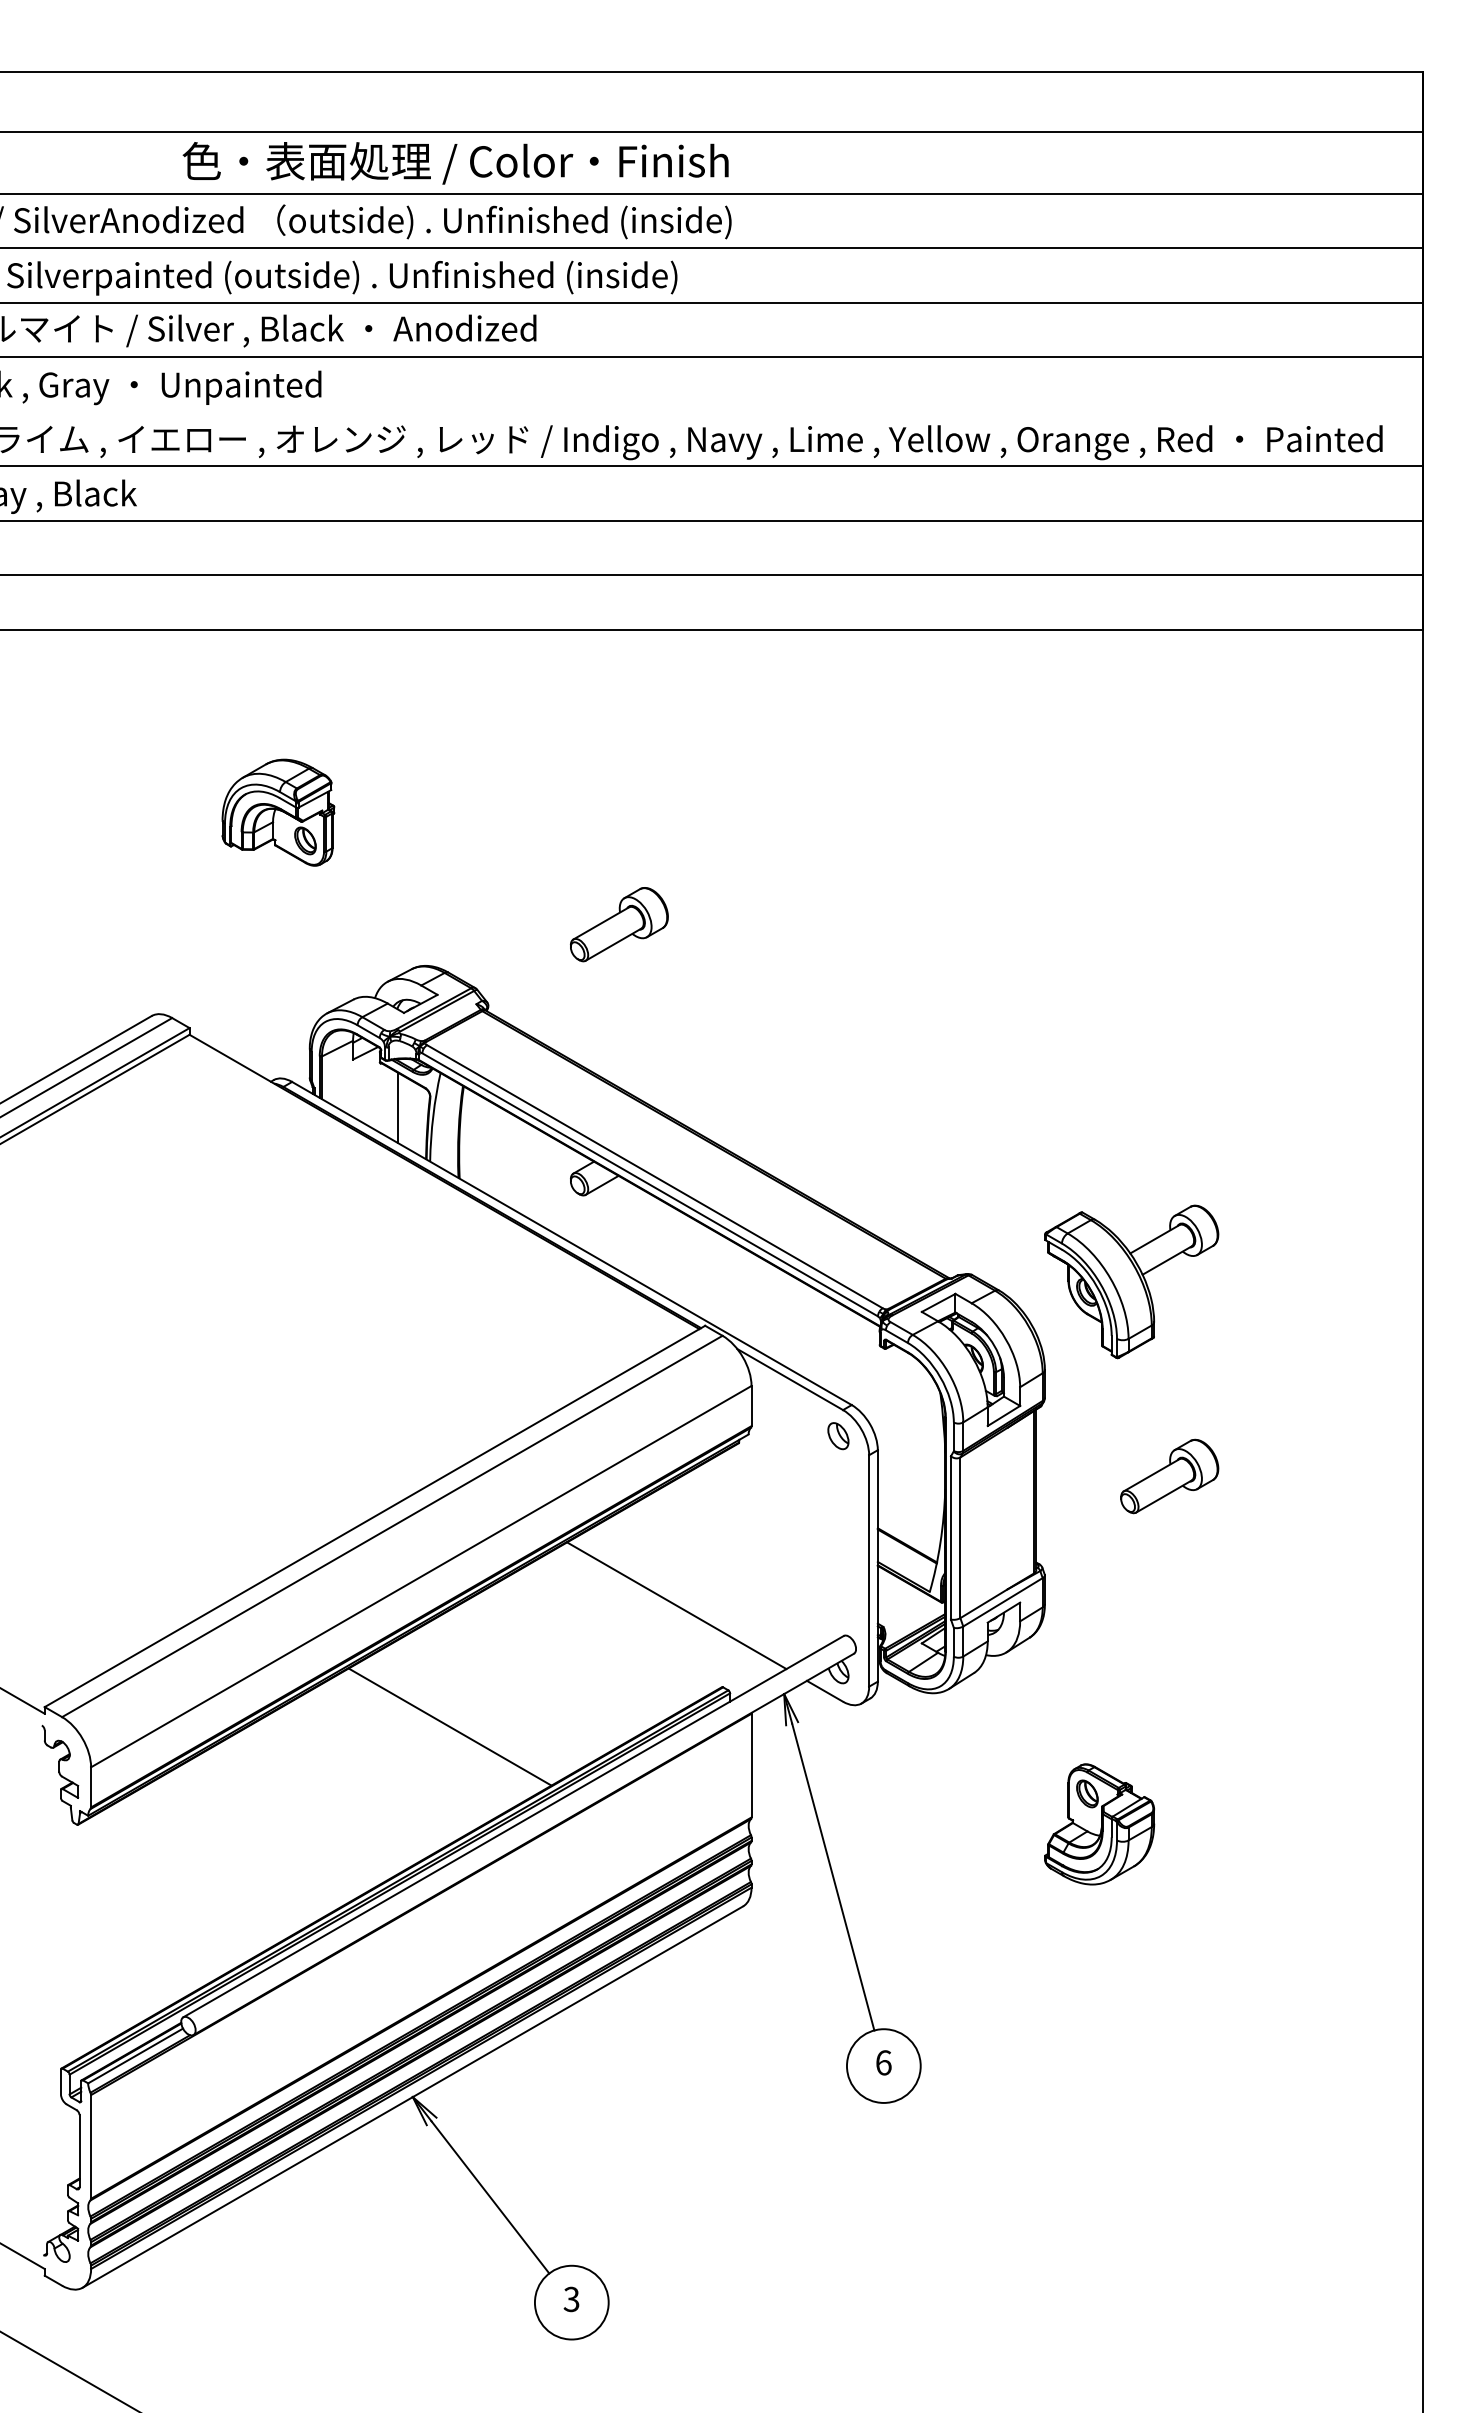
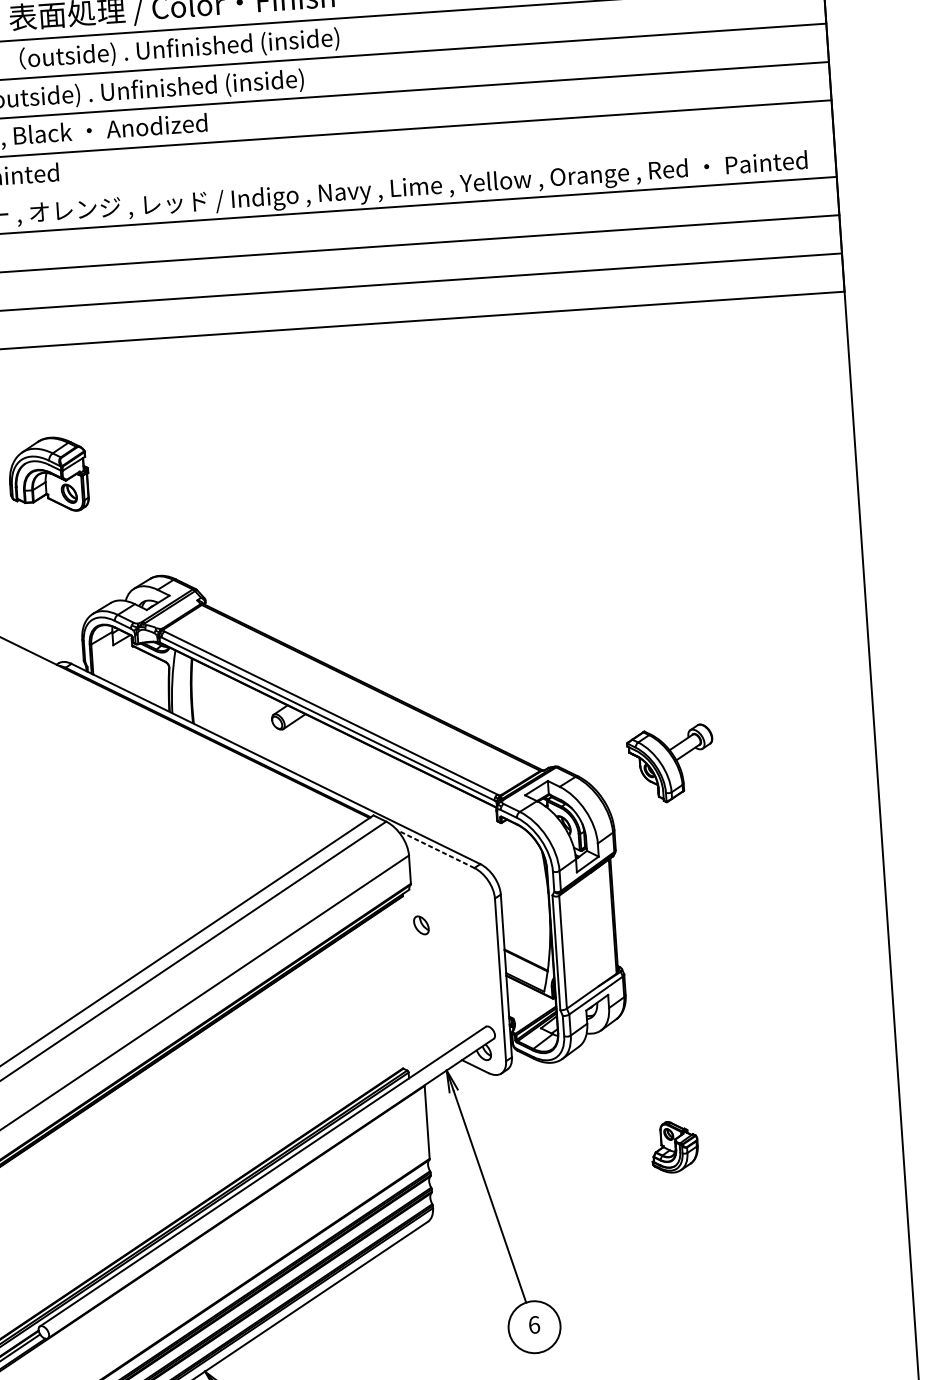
part: (619, 924) -> (294, 537), removed
line: (398, 1107) -> (147, 676), removed
part: (1131, 1281) -> (671, 763), size x0.7
line: (789, 1379) -> (435, 849), solid -> dashed
part: (838, 1436) -> (421, 925), moved
part: (1169, 1476) -> (707, 899), removed
line: (676, 1605) -> (366, 1013), removed
line: (449, 1726) -> (213, 1109), removed
part: (1099, 1824) -> (674, 1147), size x0.6

